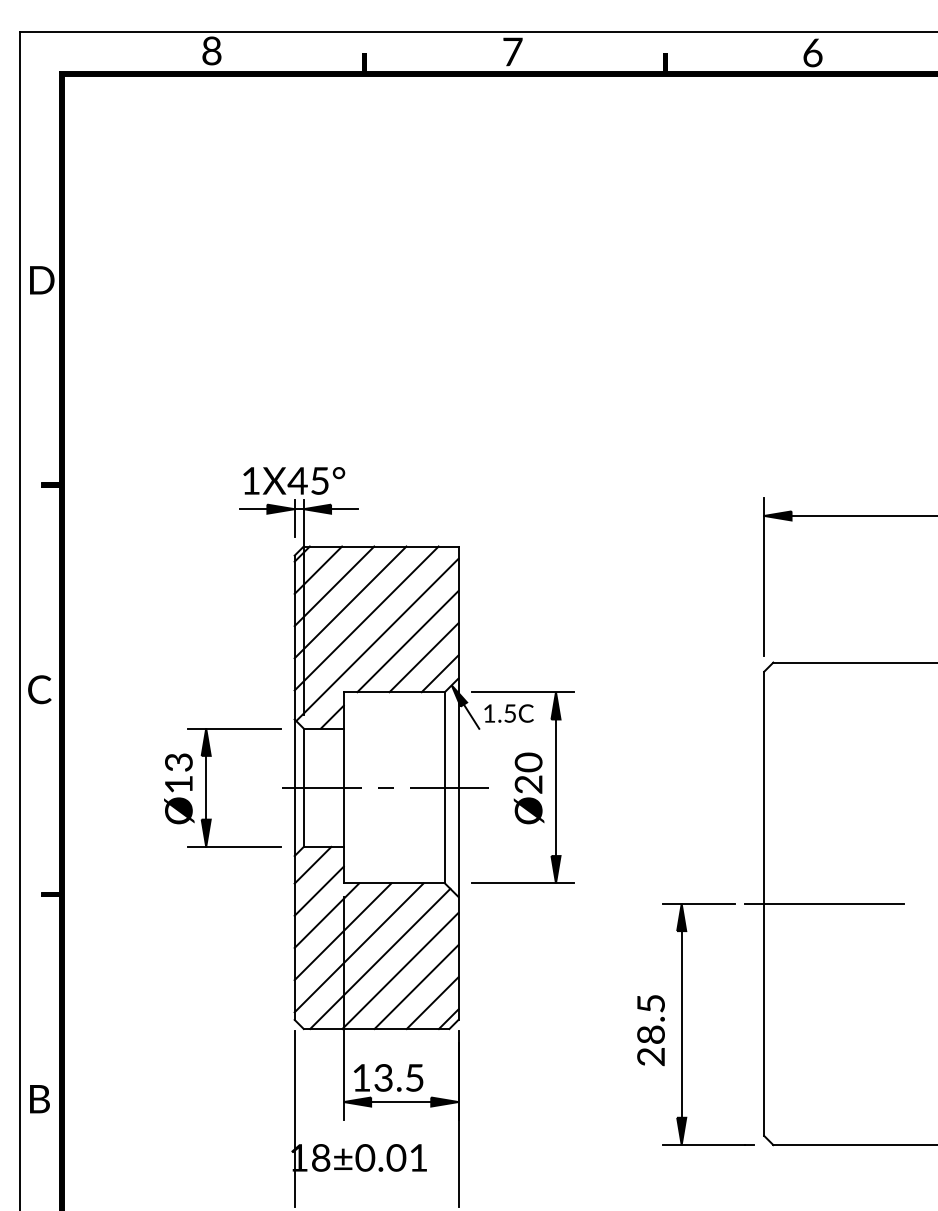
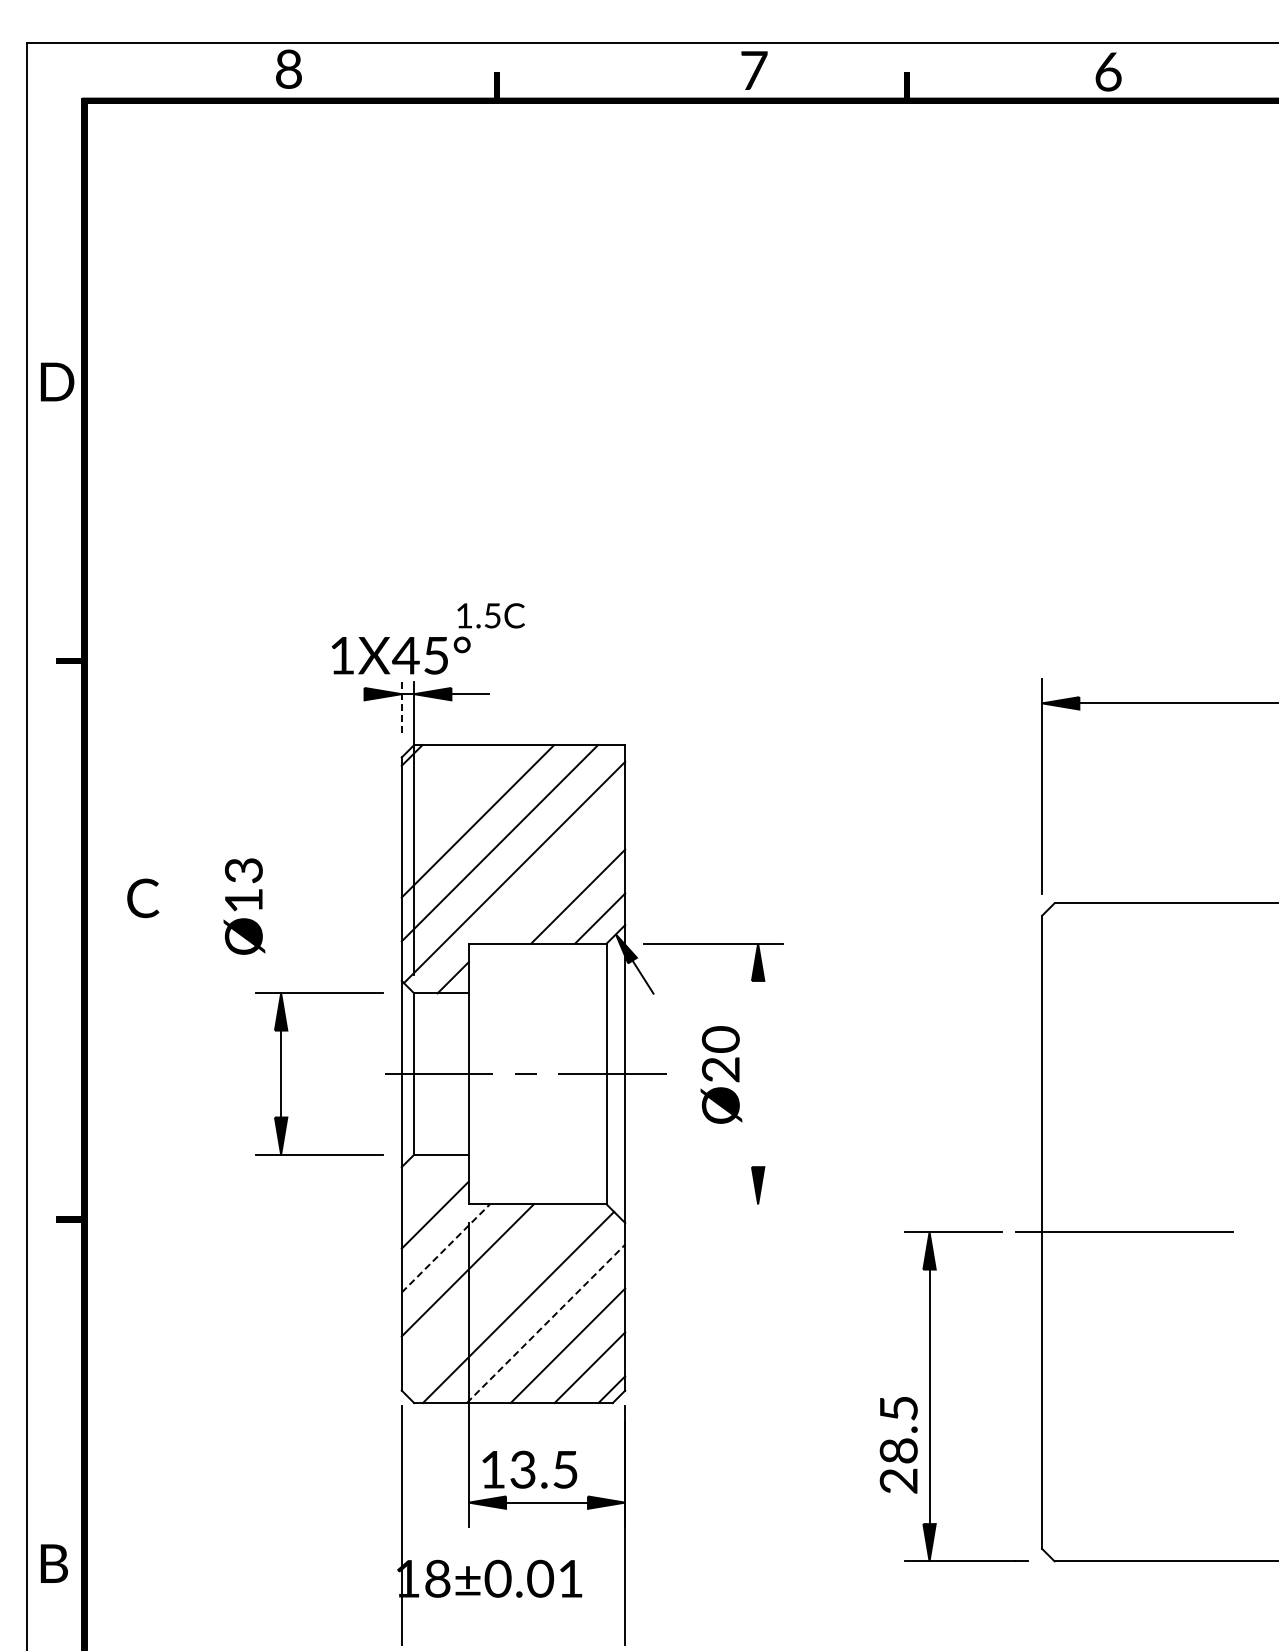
text: (512, 51) -> (754, 70), moved
line: (253, 509) -> (345, 694), removed
line: (294, 518) -> (401, 706), solid -> dashed
line: (317, 570) -> (433, 777), removed
line: (334, 586) -> (455, 799), removed
line: (408, 641) -> (556, 874), removed
text: (40, 689) -> (143, 898), moved
text: (508, 713) -> (490, 615), moved
line: (556, 787) -> (758, 1073), removed
text: (179, 788) -> (244, 906), moved
line: (312, 865) -> (426, 1179), removed
line: (522, 883) -> (712, 1204), removed
line: (327, 915) -> (446, 1248), solid -> dashed
line: (359, 947) -> (489, 1292), removed
line: (400, 970) -> (546, 1323), solid -> dashed
text: (650, 1030) -> (898, 1445), moved
text: (39, 1099) -> (53, 1563), moved

